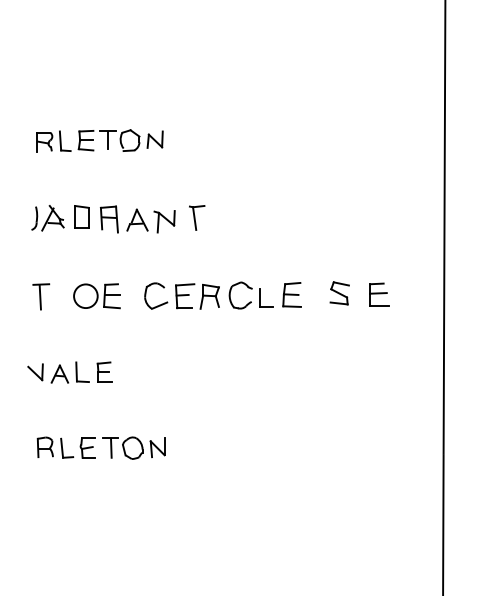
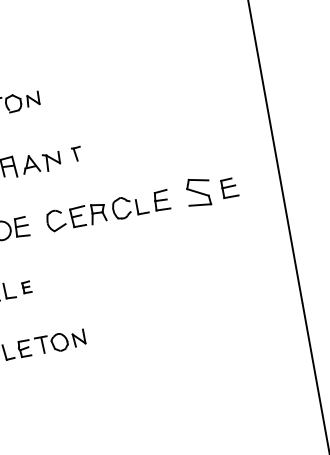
part: (197, 217) -> (77, 153), size x0.7
part: (339, 293) -> (198, 192), size x1.6
part: (104, 371) -> (26, 286), size x0.7

